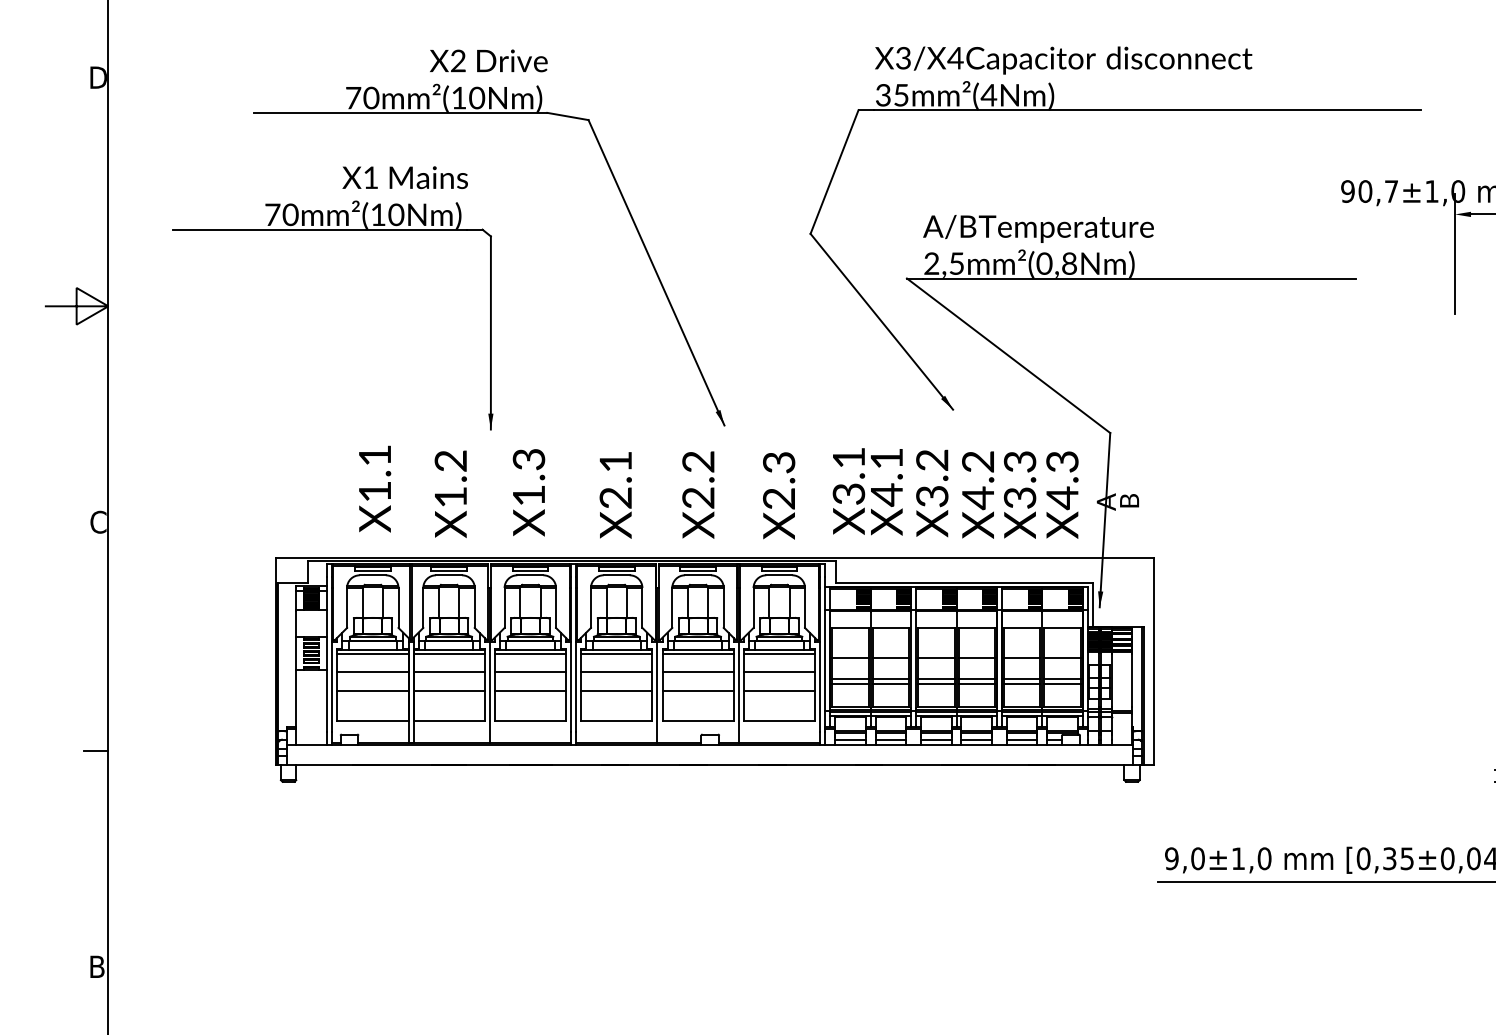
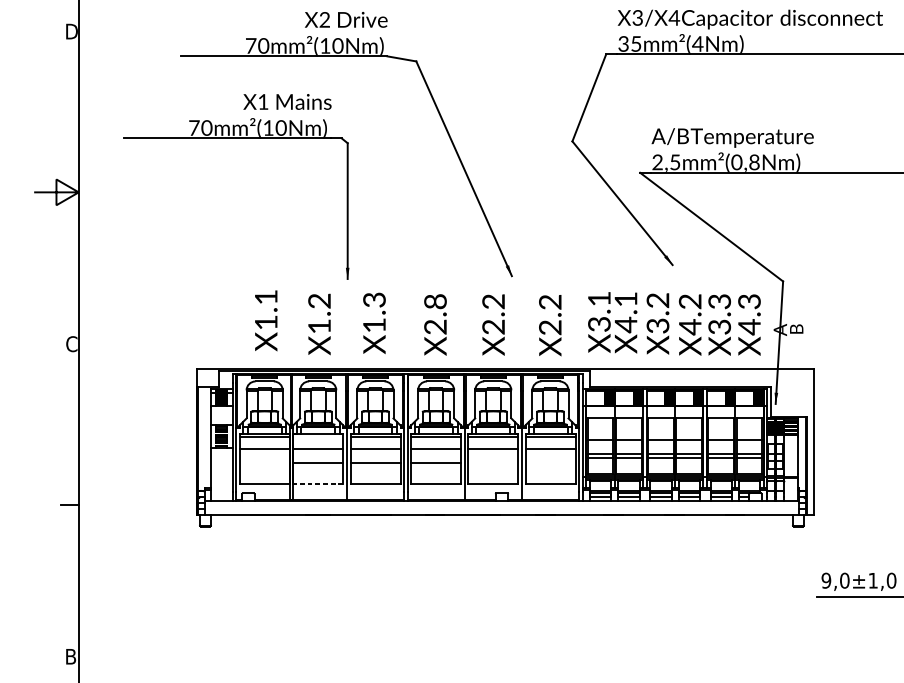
text: (615, 461) -> (435, 301), X2.1 -> X2.8
text: (779, 462) -> (550, 302), X2.3 -> X2.2
line: (448, 653) -> (317, 436), removed
line: (372, 690) -> (264, 462), removed
line: (697, 690) -> (492, 462), removed
line: (779, 690) -> (550, 462), removed
line: (449, 720) -> (318, 483), solid -> dashed

